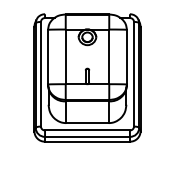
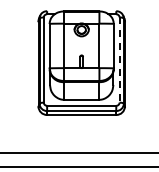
line: (133, 74) -> (119, 60), solid -> dashed

